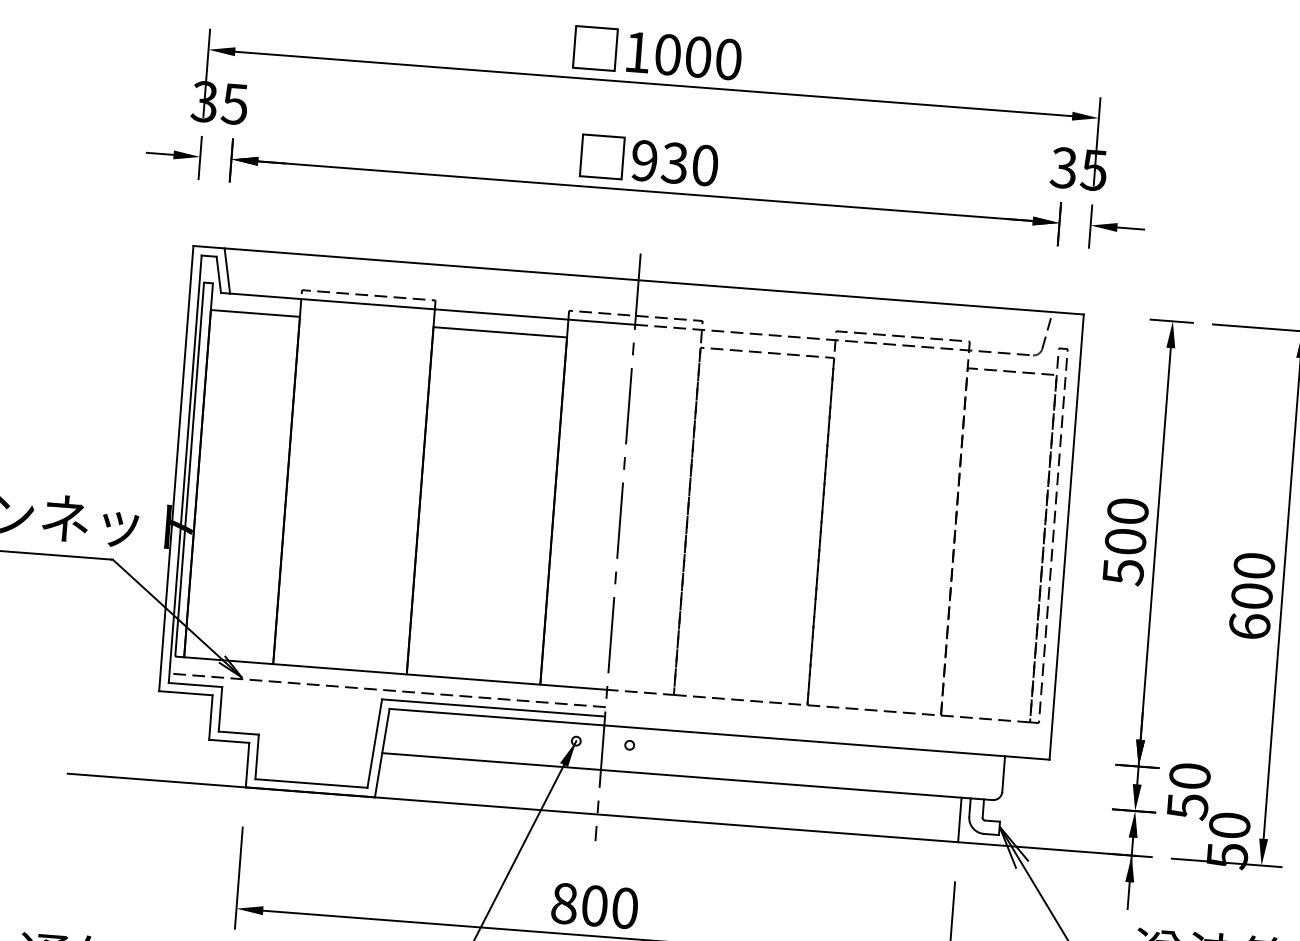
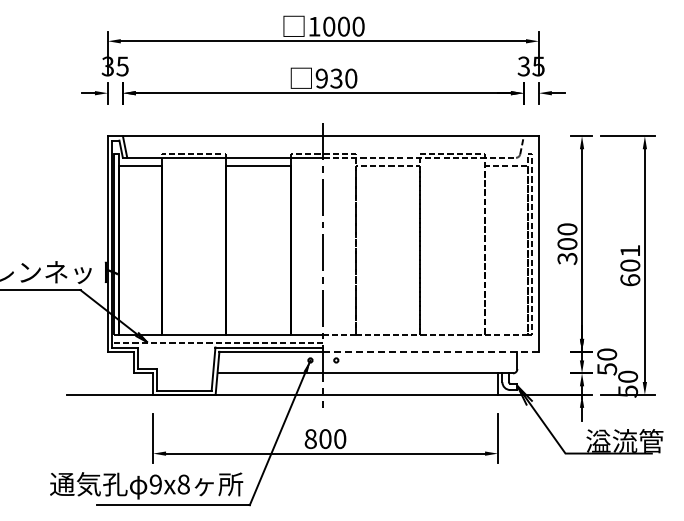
text: (1254, 564) -> (630, 250), 600 -> 601
text: (1121, 571) -> (566, 258), 500 -> 300
line: (827, 741) -> (431, 351), solid -> dashed

